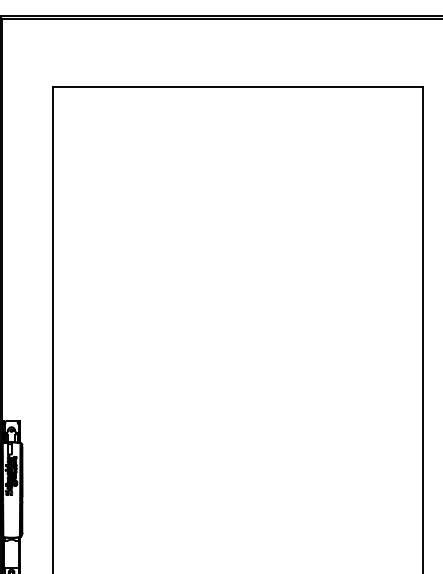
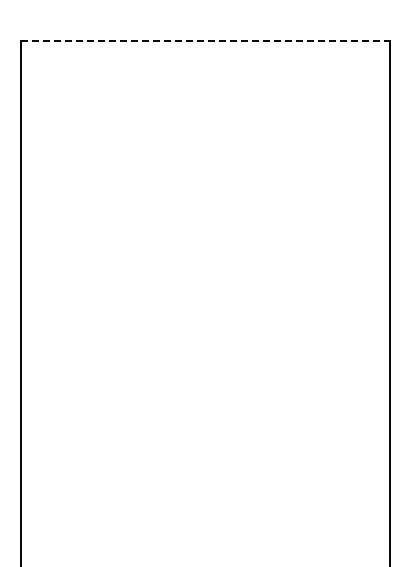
line: (237, 87) -> (205, 41), solid -> dashed

